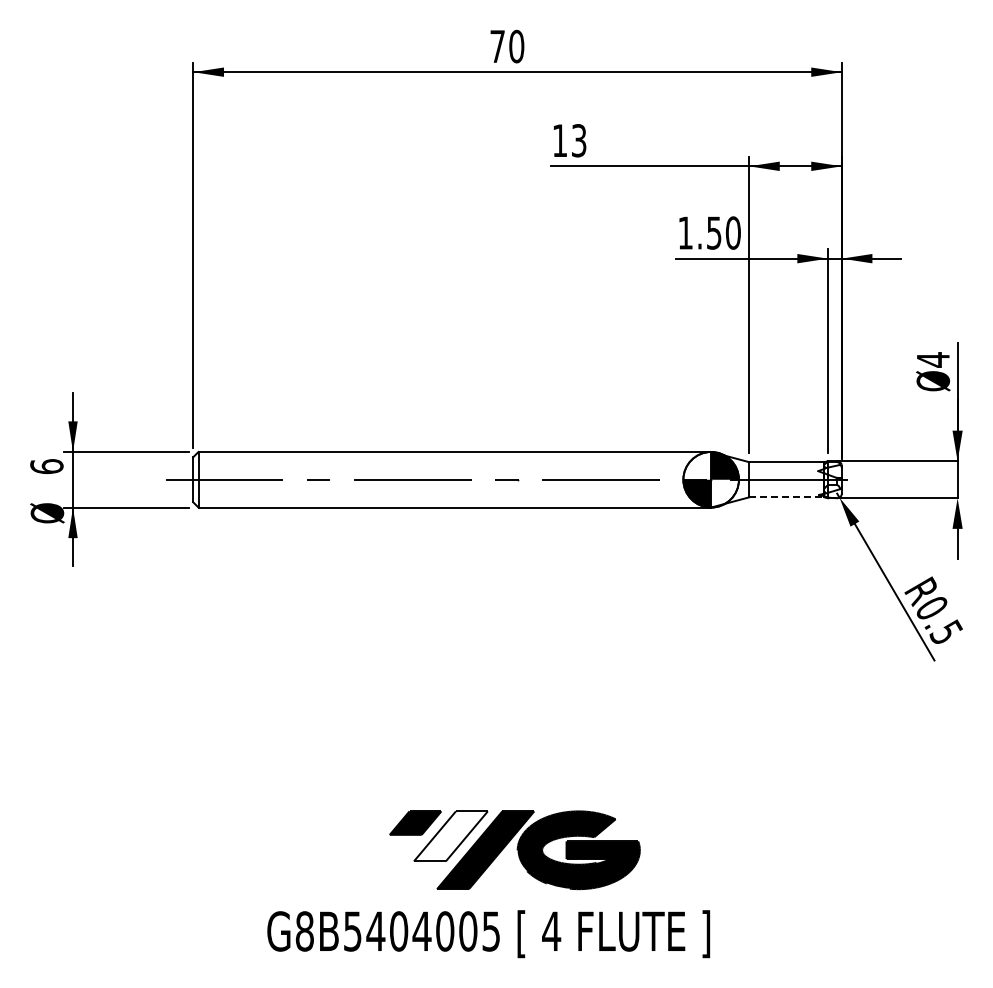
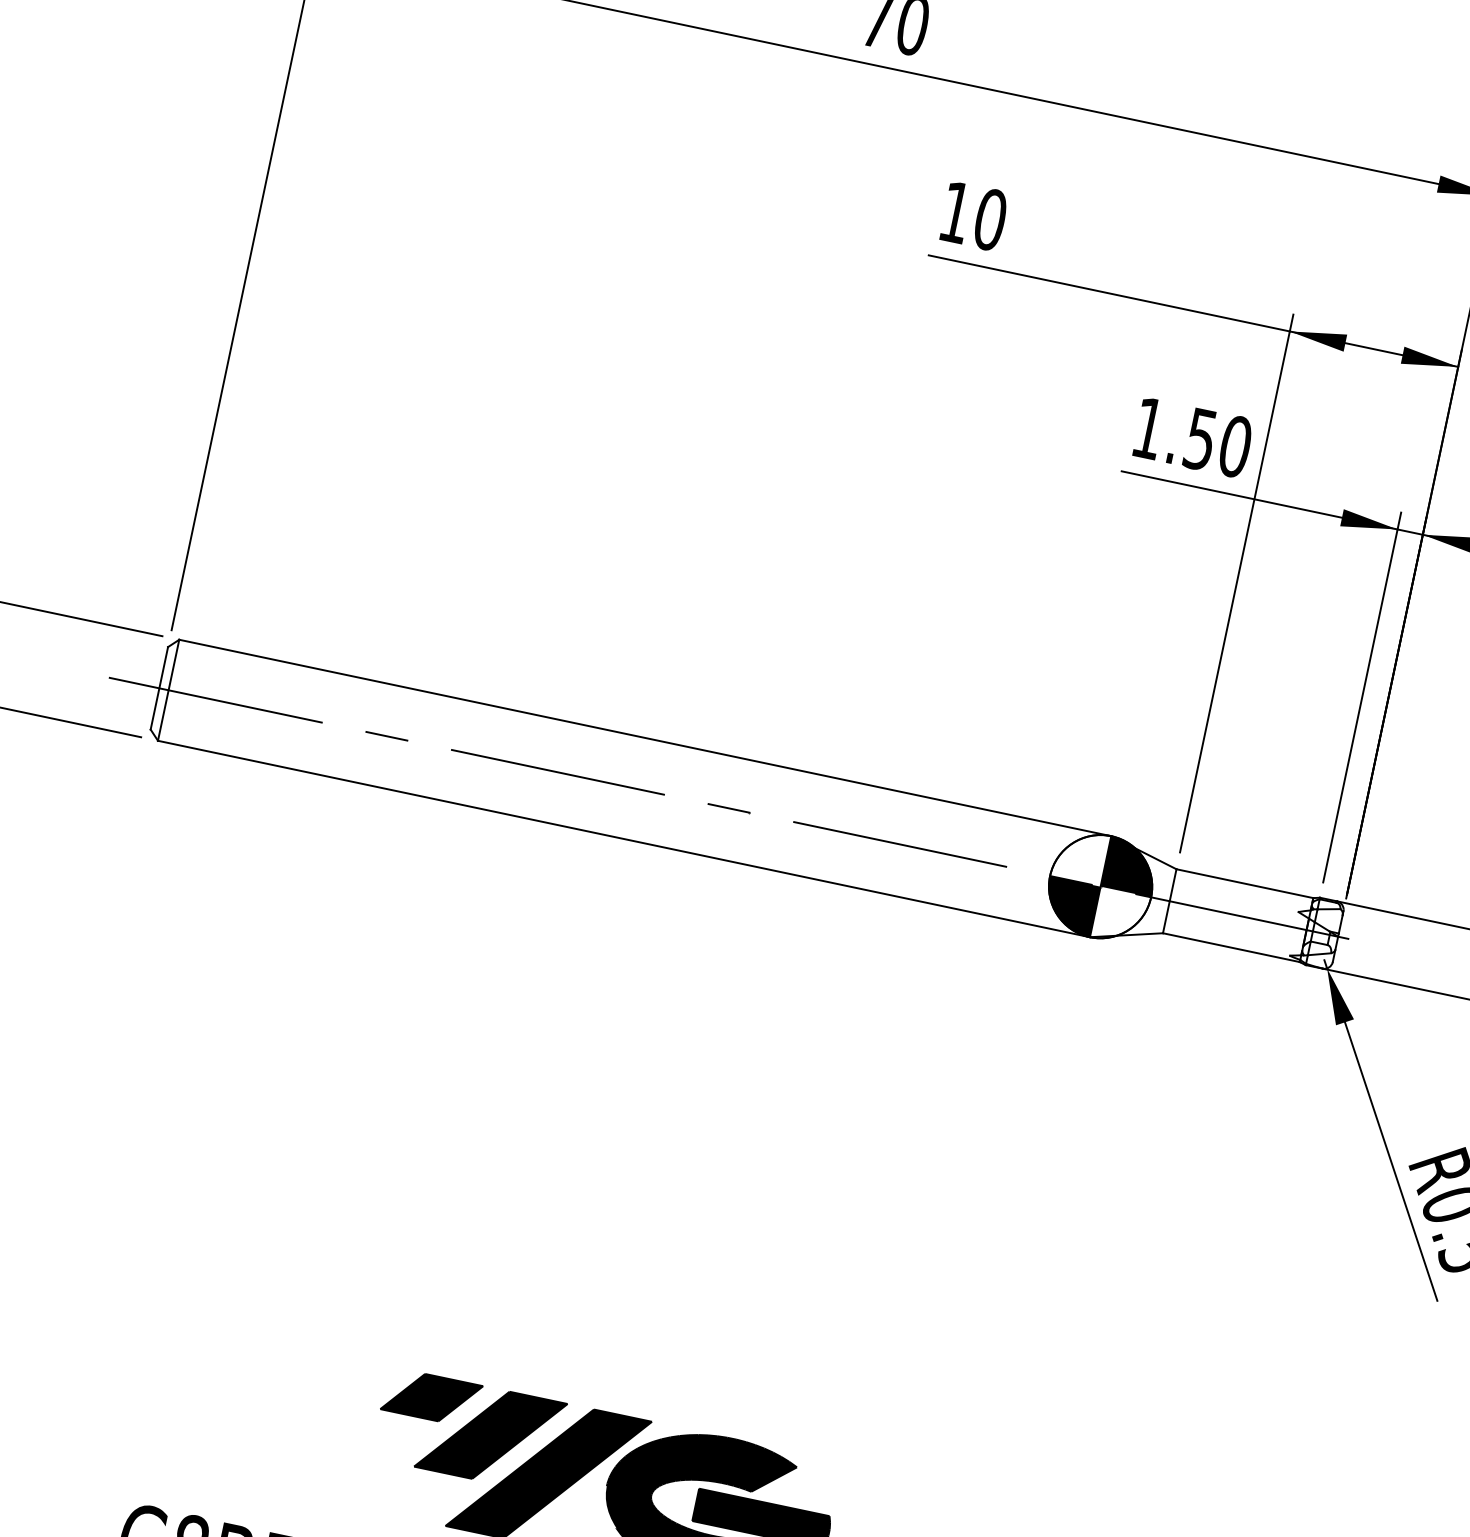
text: (578, 140) -> (989, 219), 13 -> 10
line: (786, 497) -> (1230, 947), dashed -> solid
fill: (450, 836) -> (490, 1435), added

